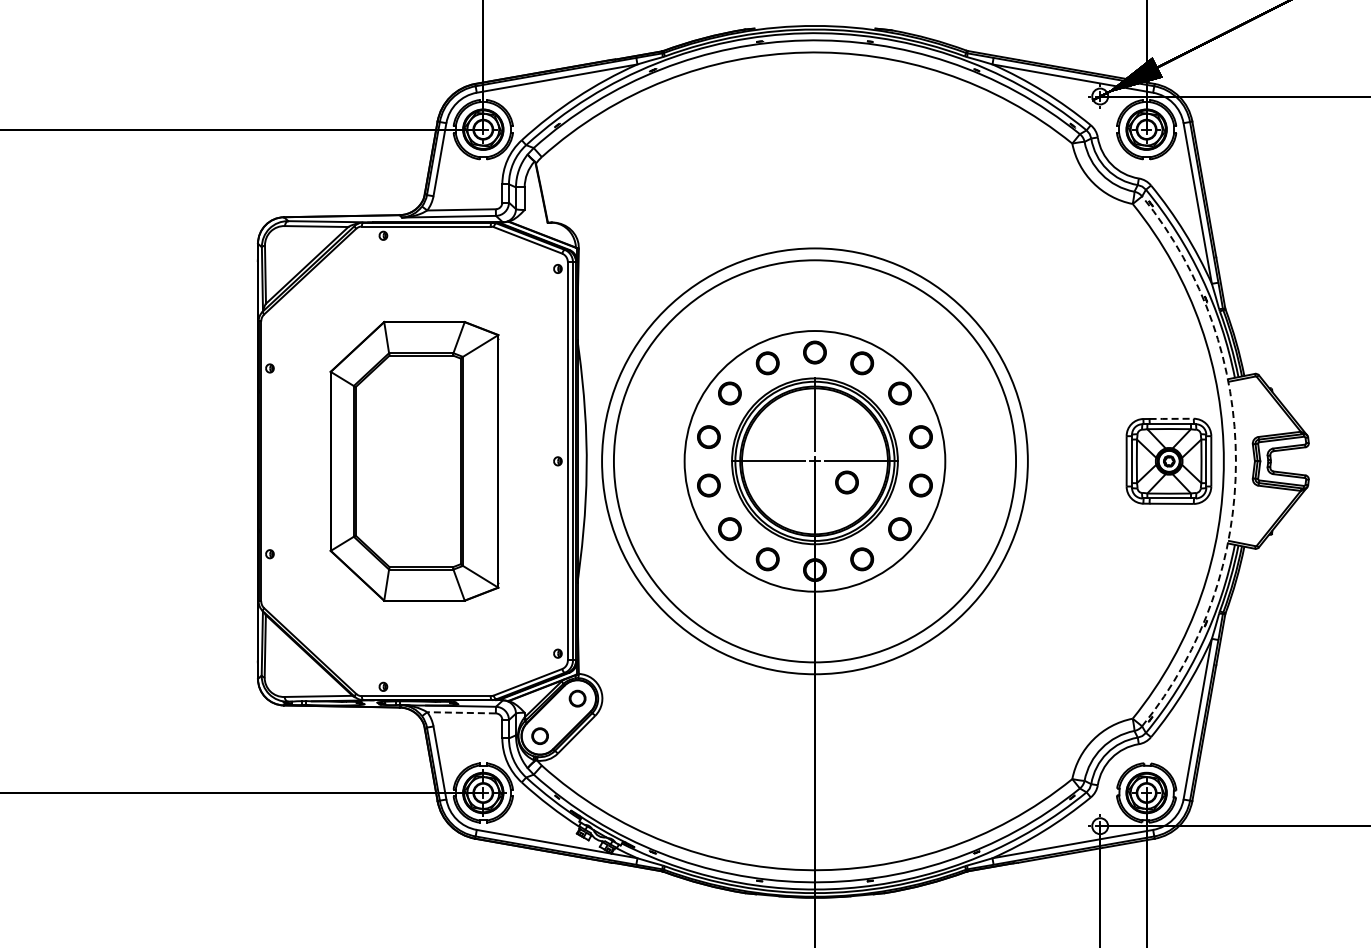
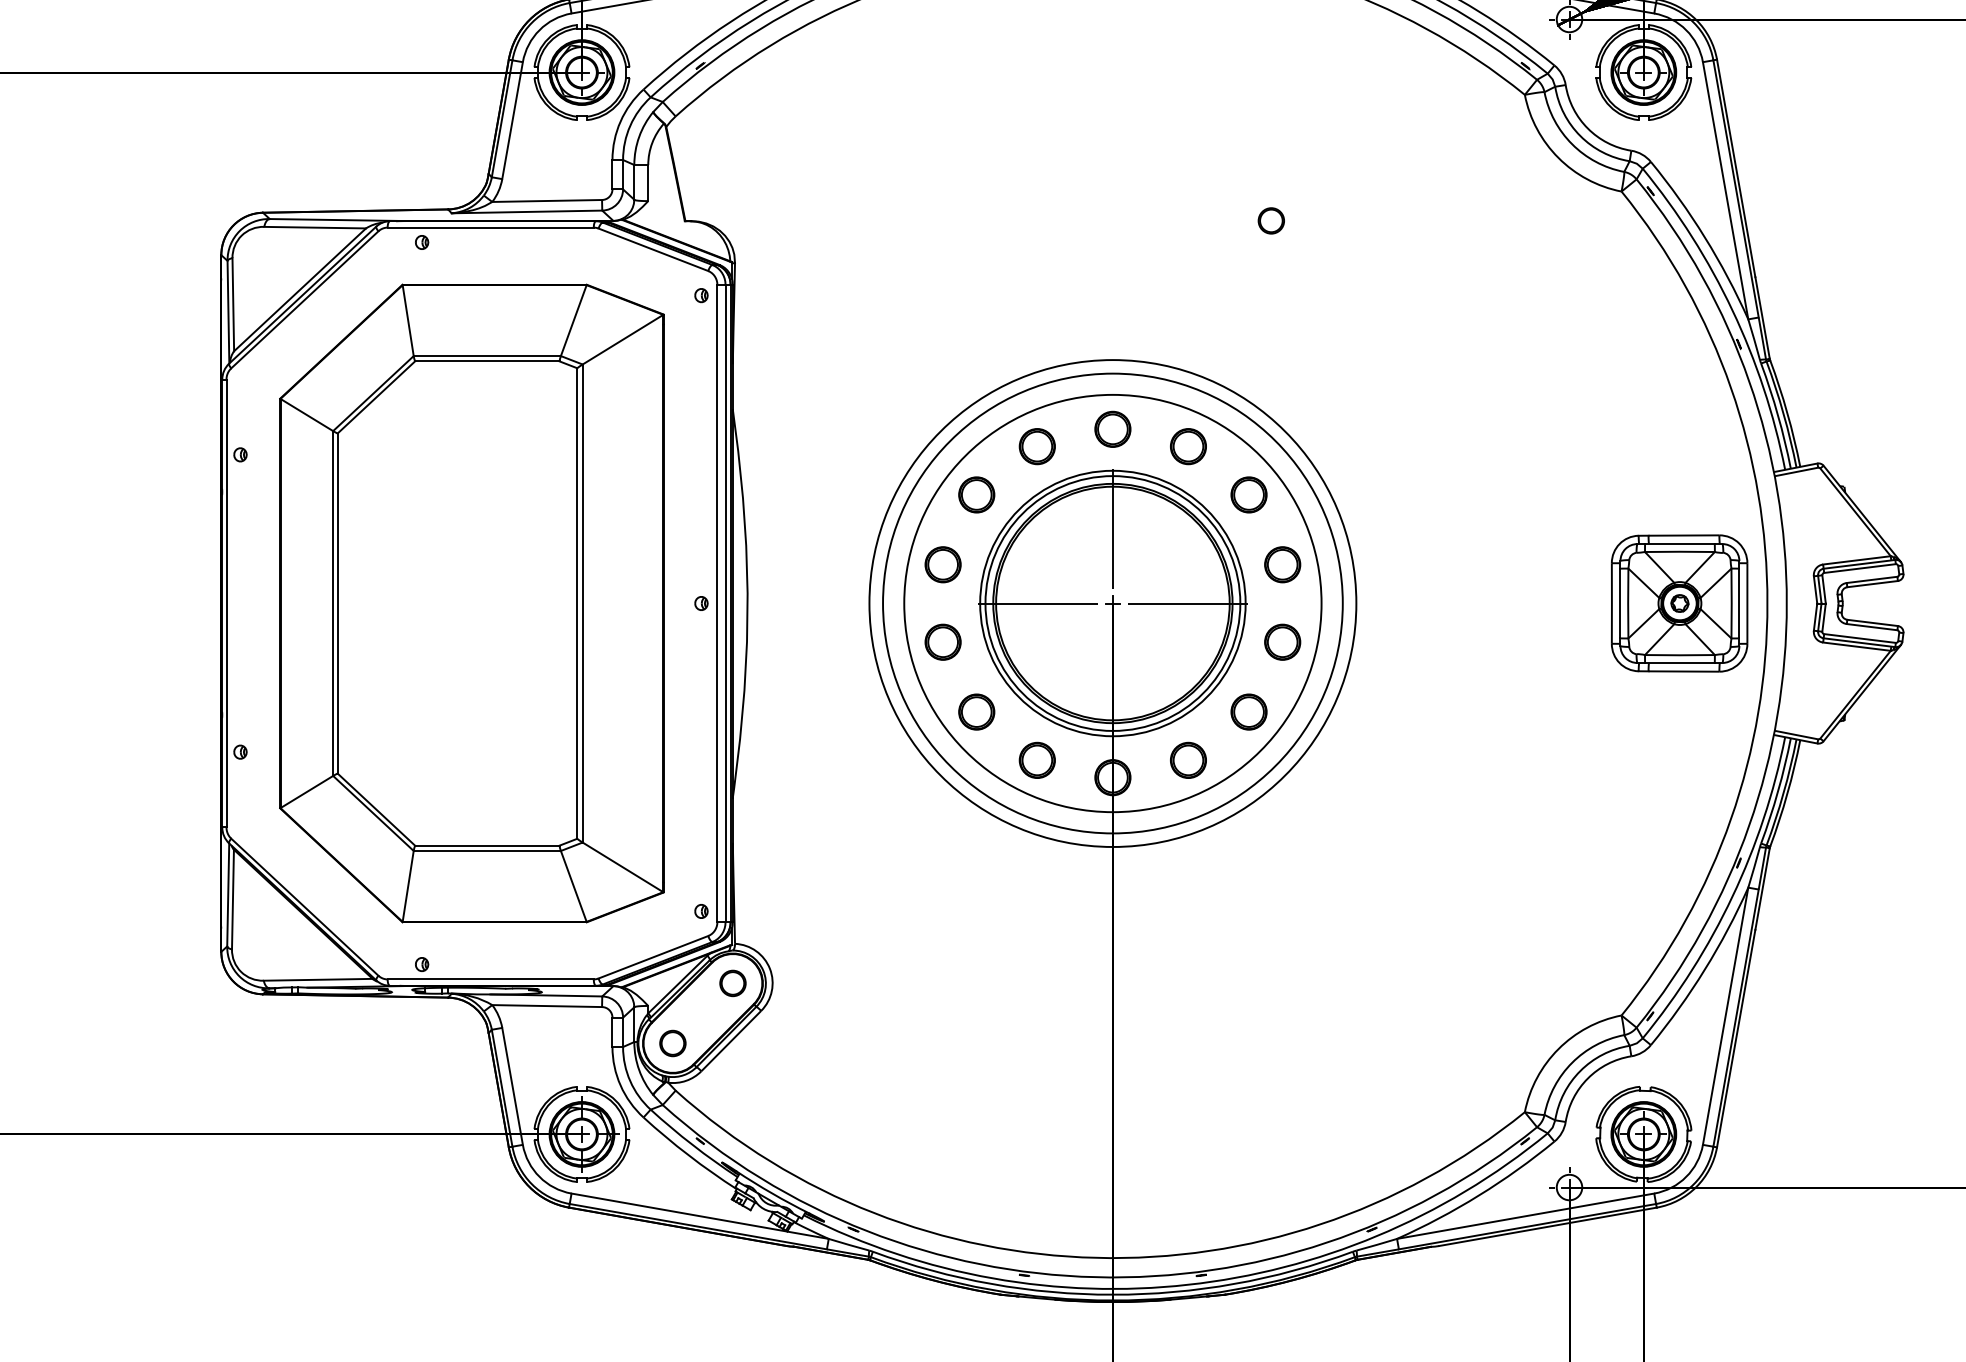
part: (913, 222) -> (1270, 221), added
line: (1171, 418) -> (1683, 534), dashed -> solid
circle: (814, 460) -> (1112, 602), size x0.71
part: (414, 461) -> (471, 603), size x1.43
circle: (814, 461) -> (1112, 603), size x0.71
arc: (1235, 461) -> (1786, 603), dashed -> solid
circle: (846, 482) -> (1163, 637), removed
line: (461, 712) -> (547, 1005), dashed -> solid

